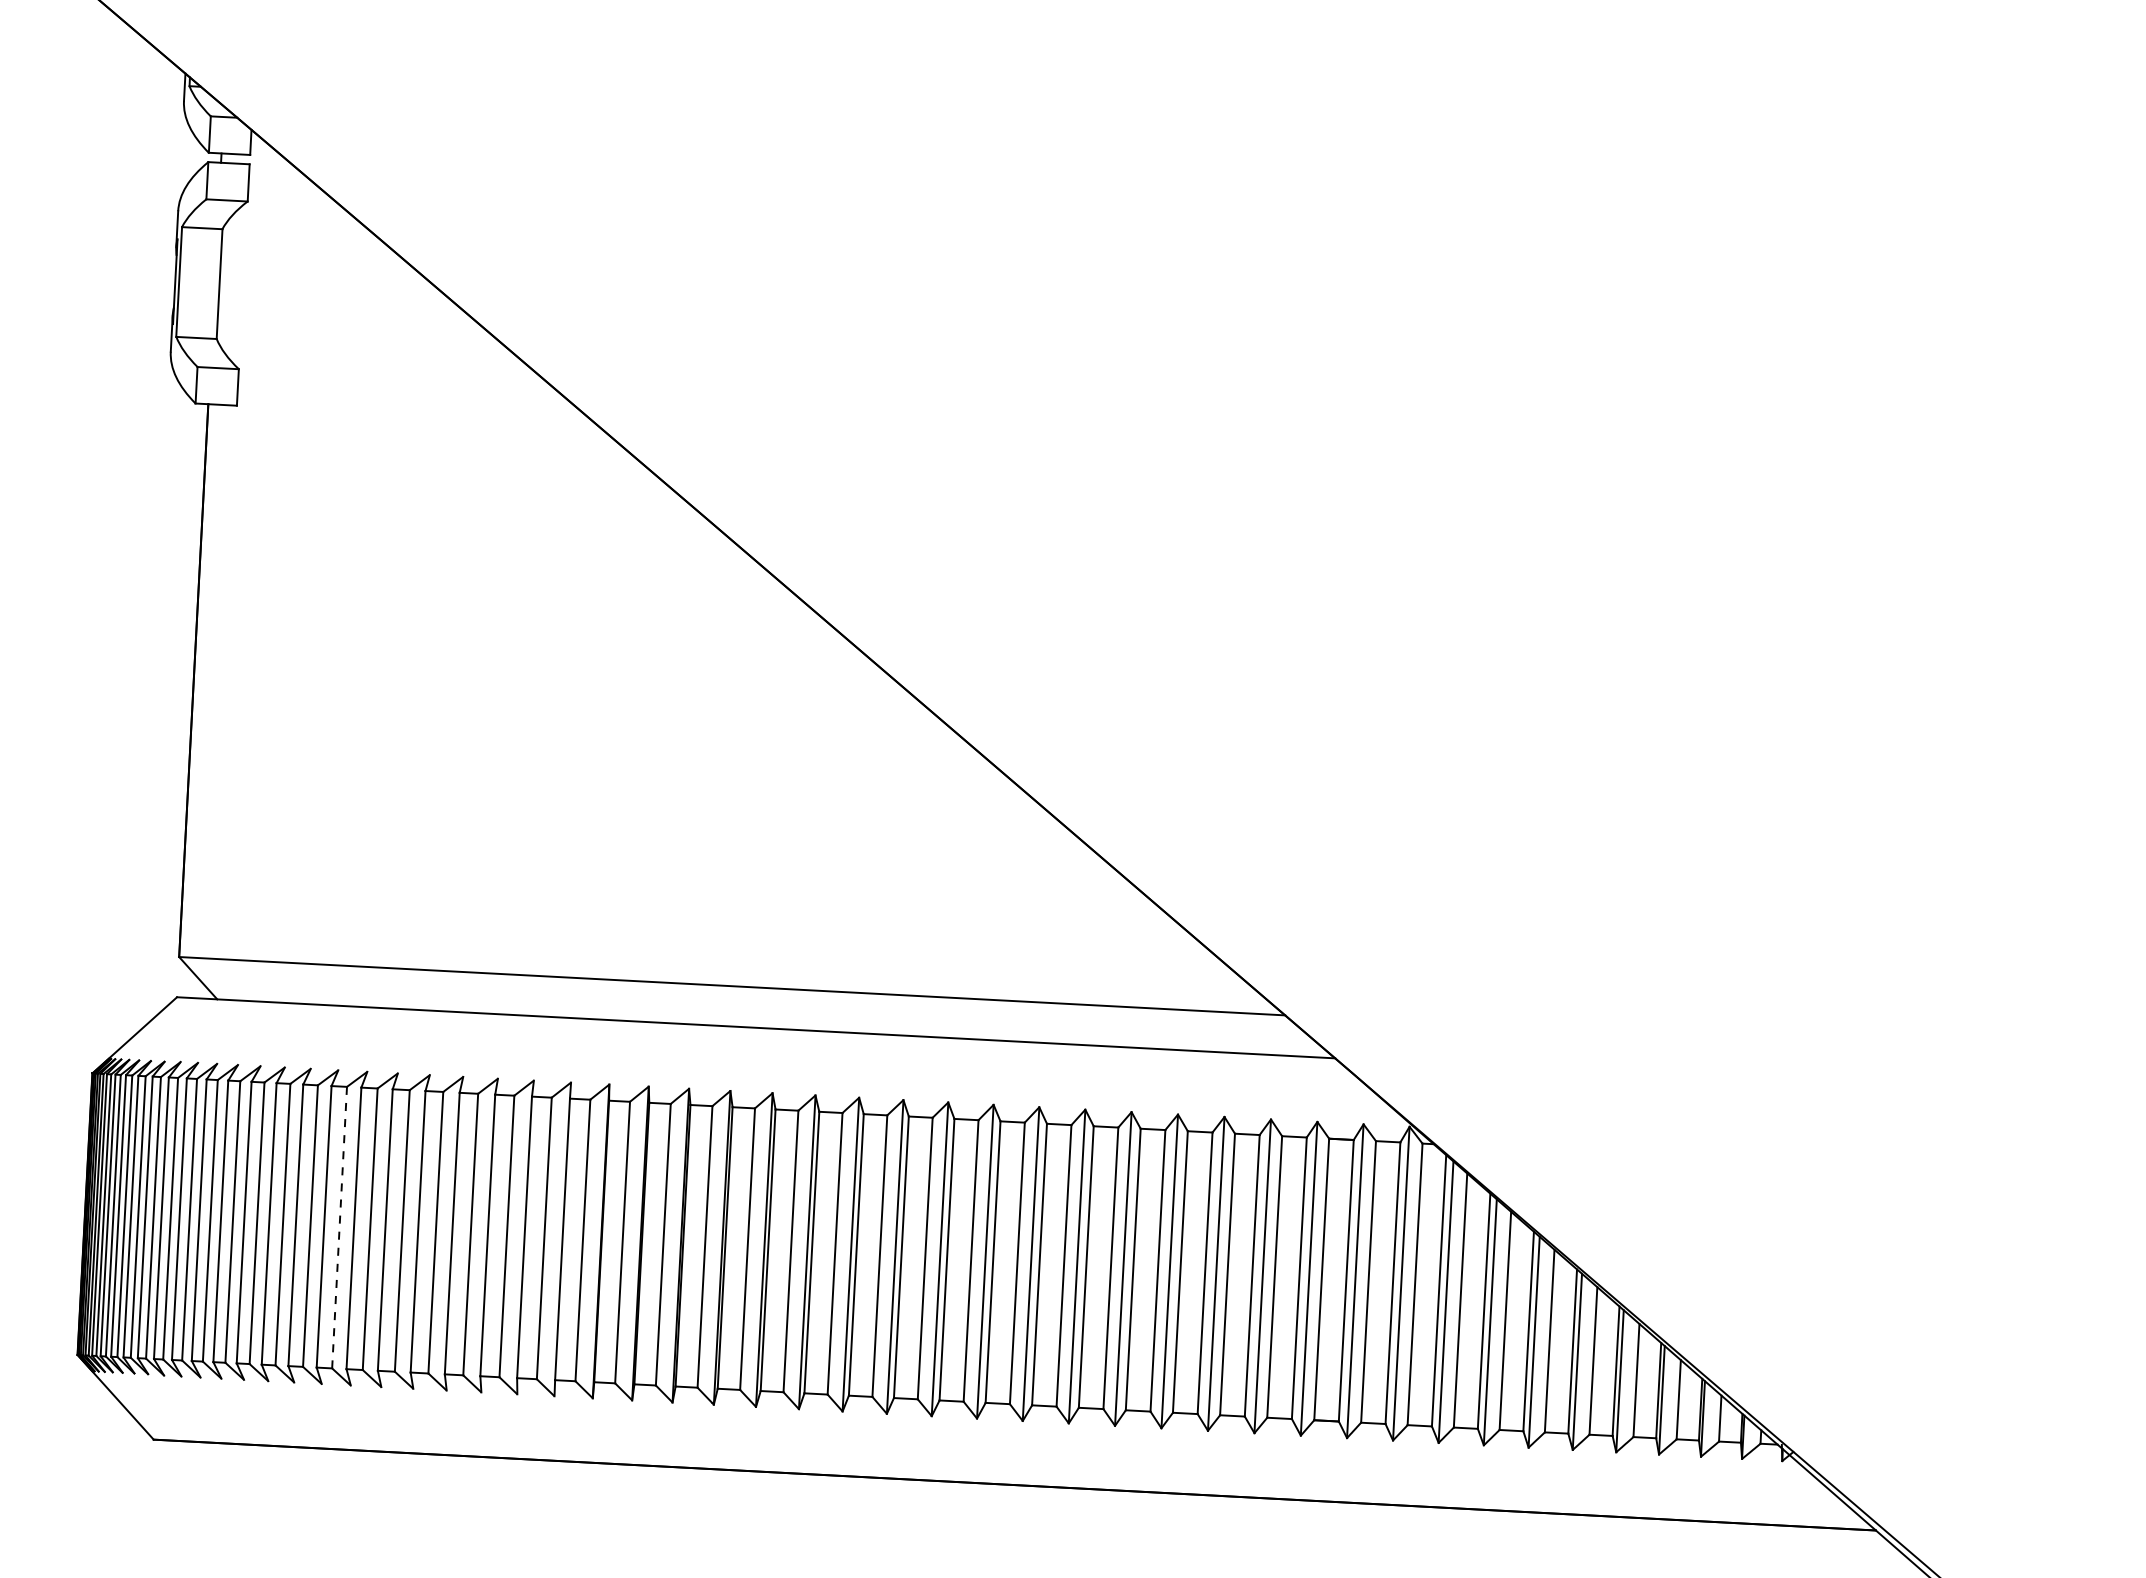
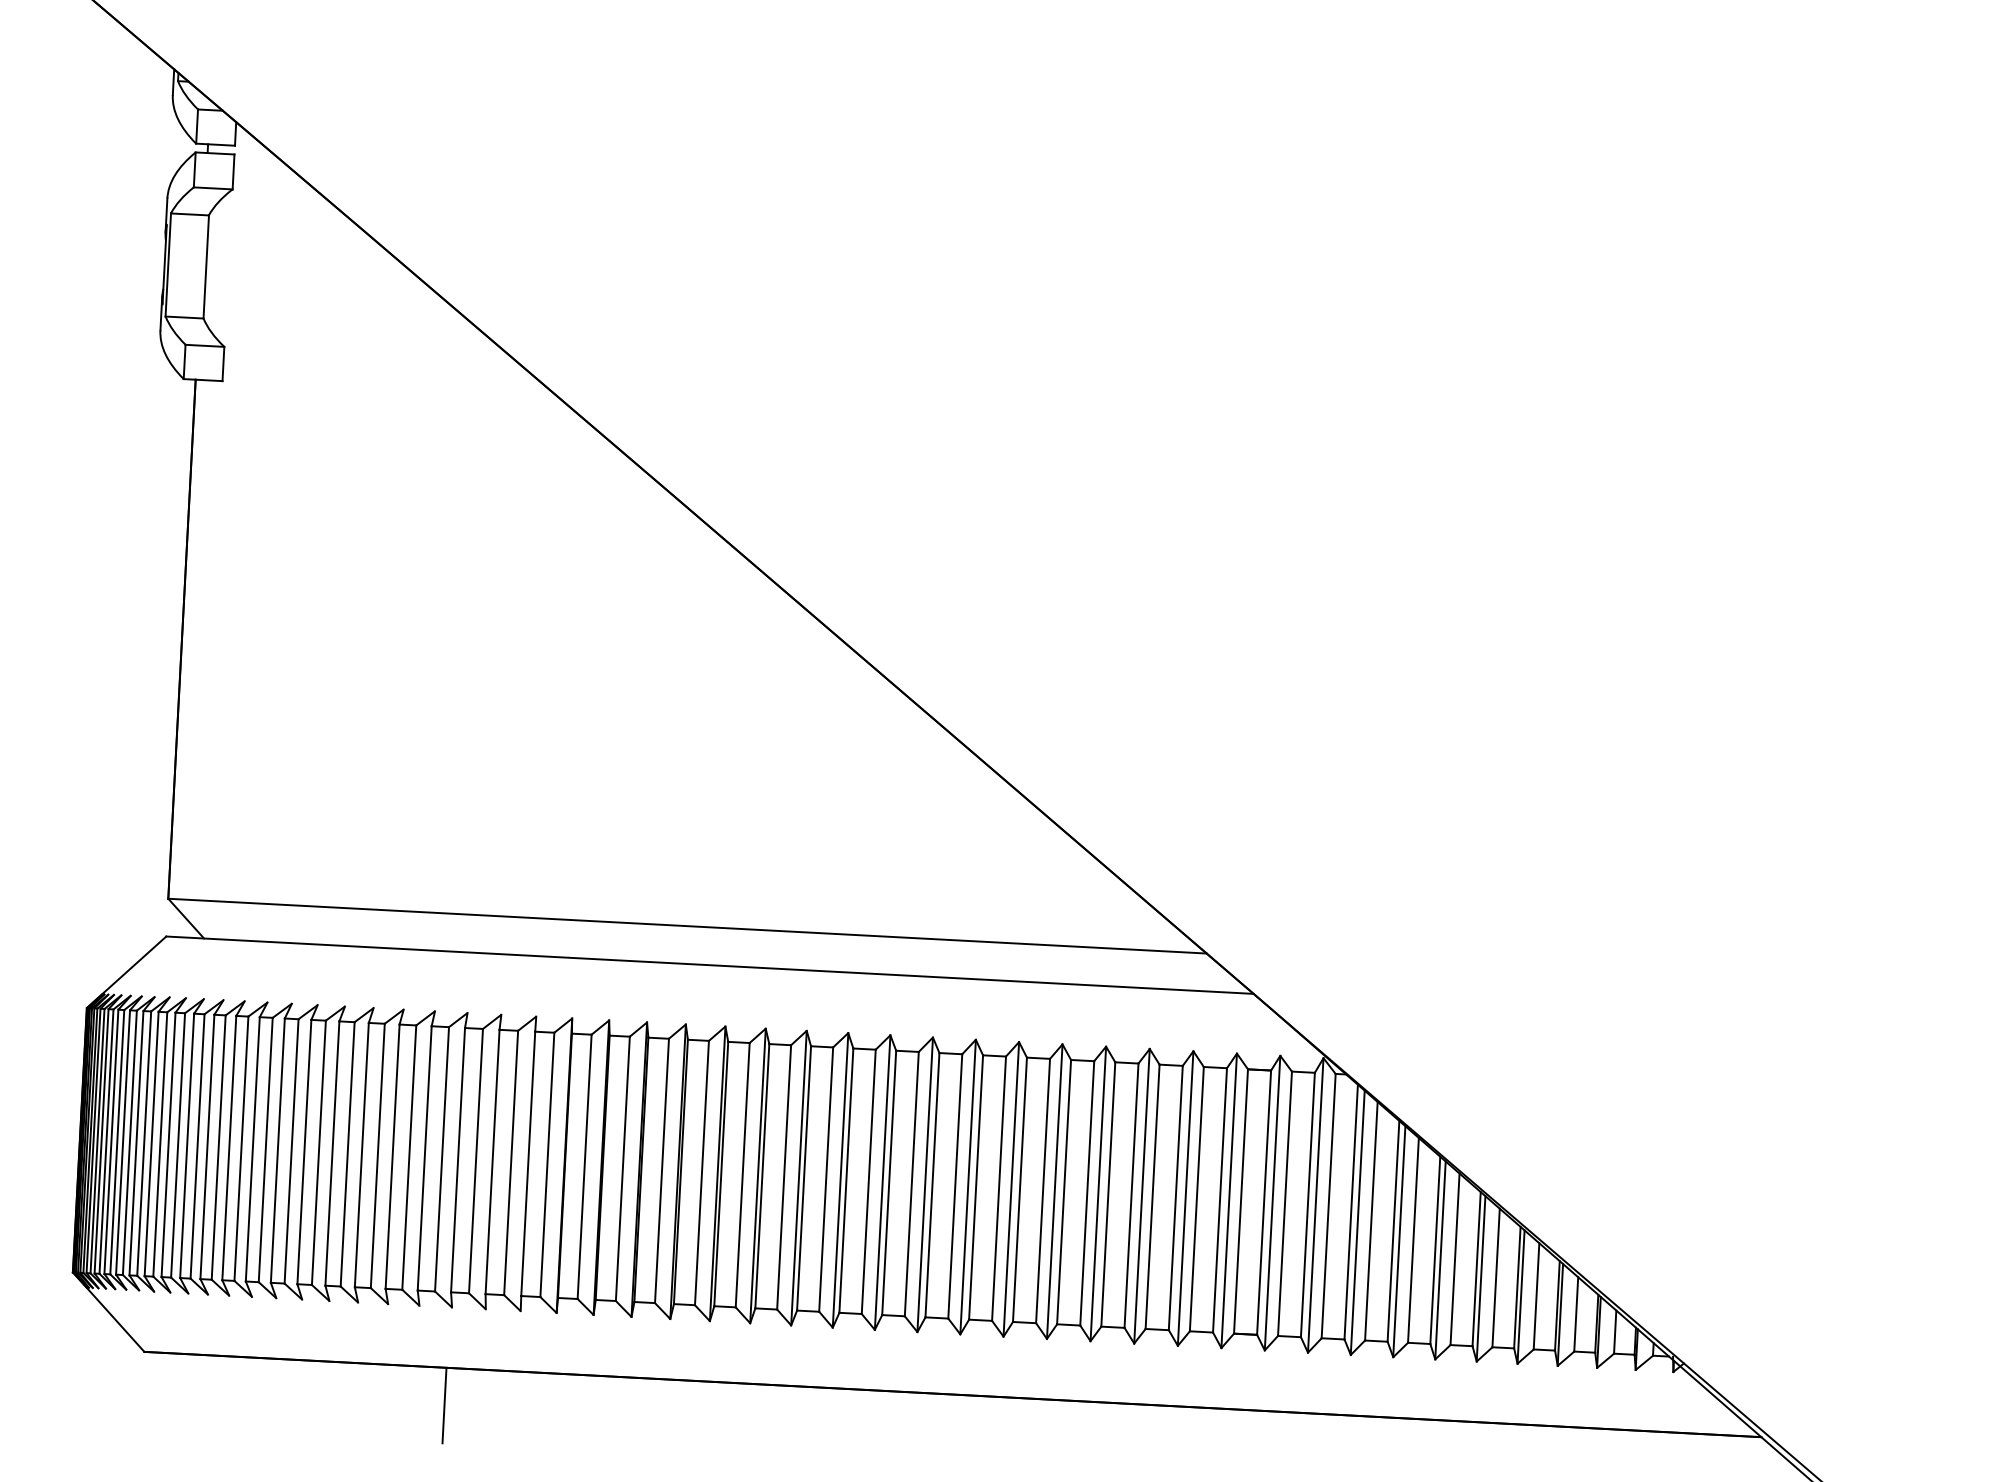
line: (339, 1228) -> (318, 1153), dashed -> solid
line: (473, 1496) -> (444, 1405), added

